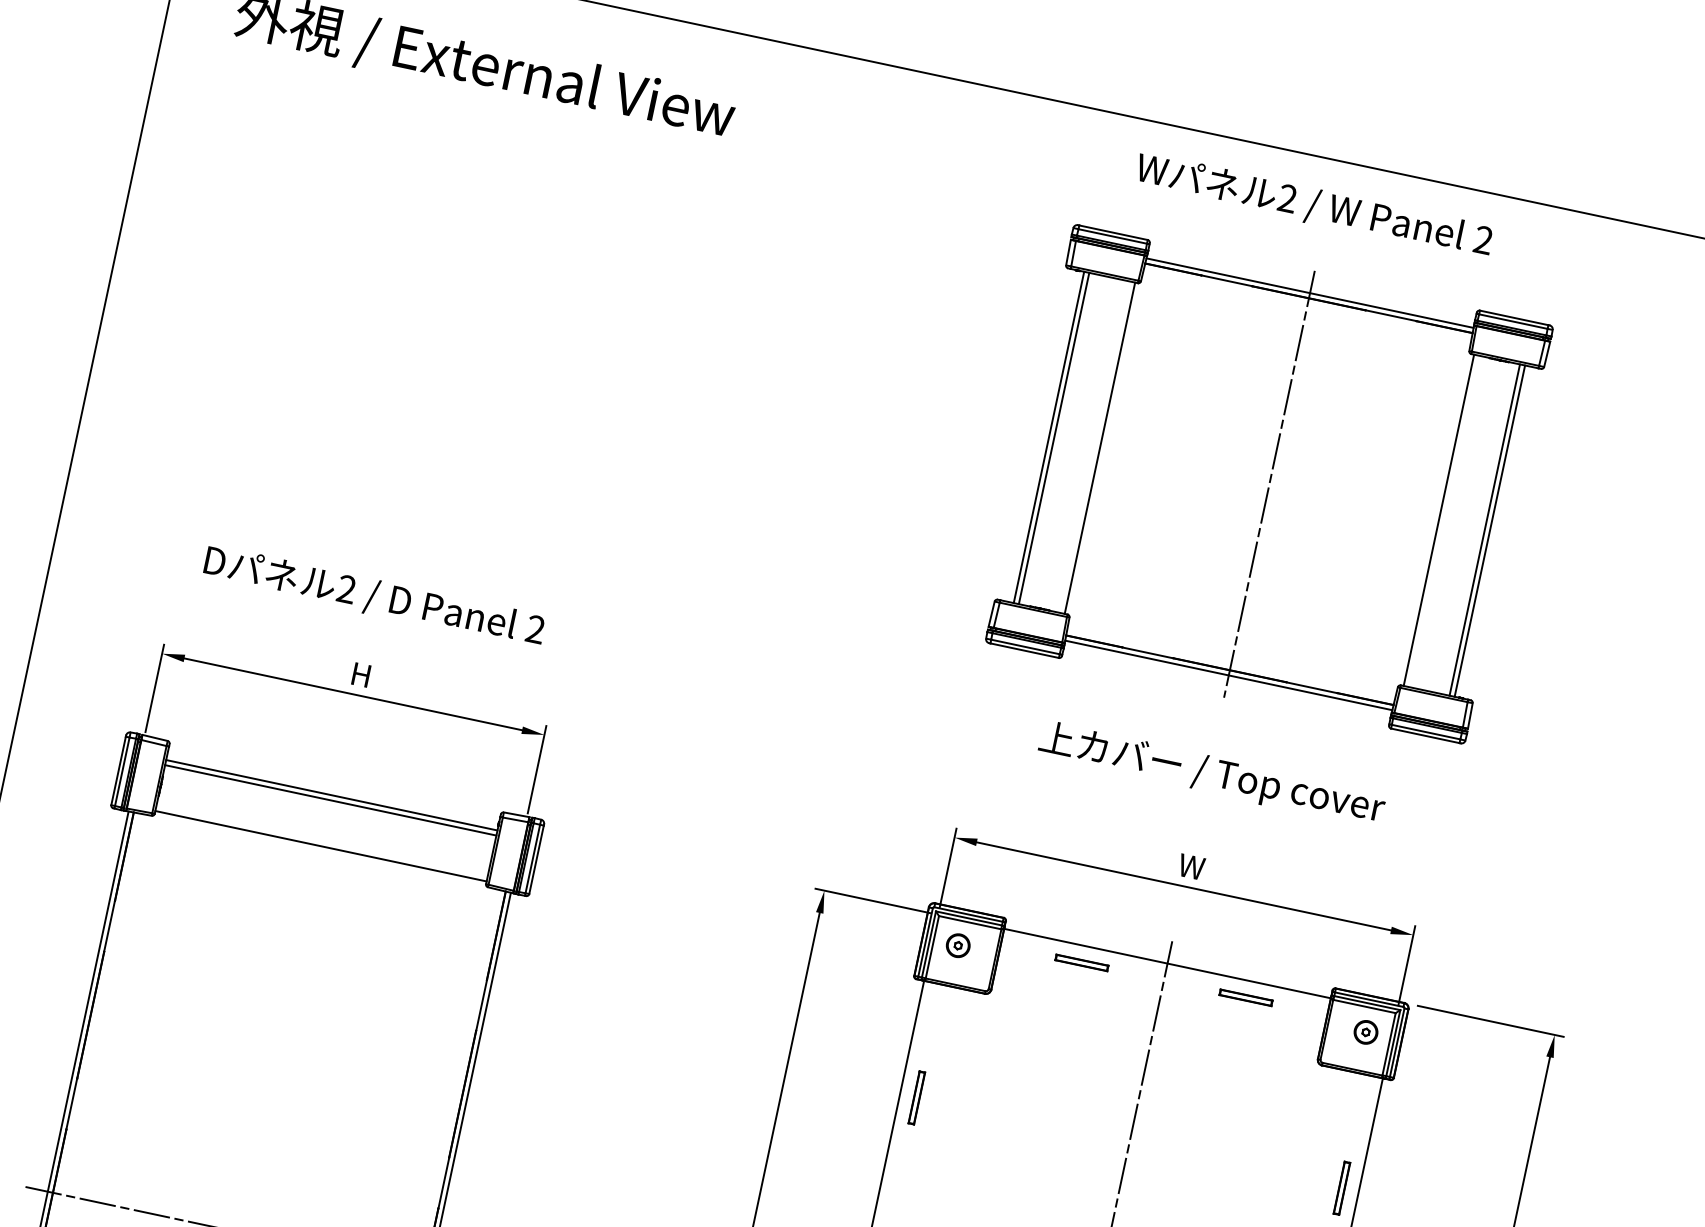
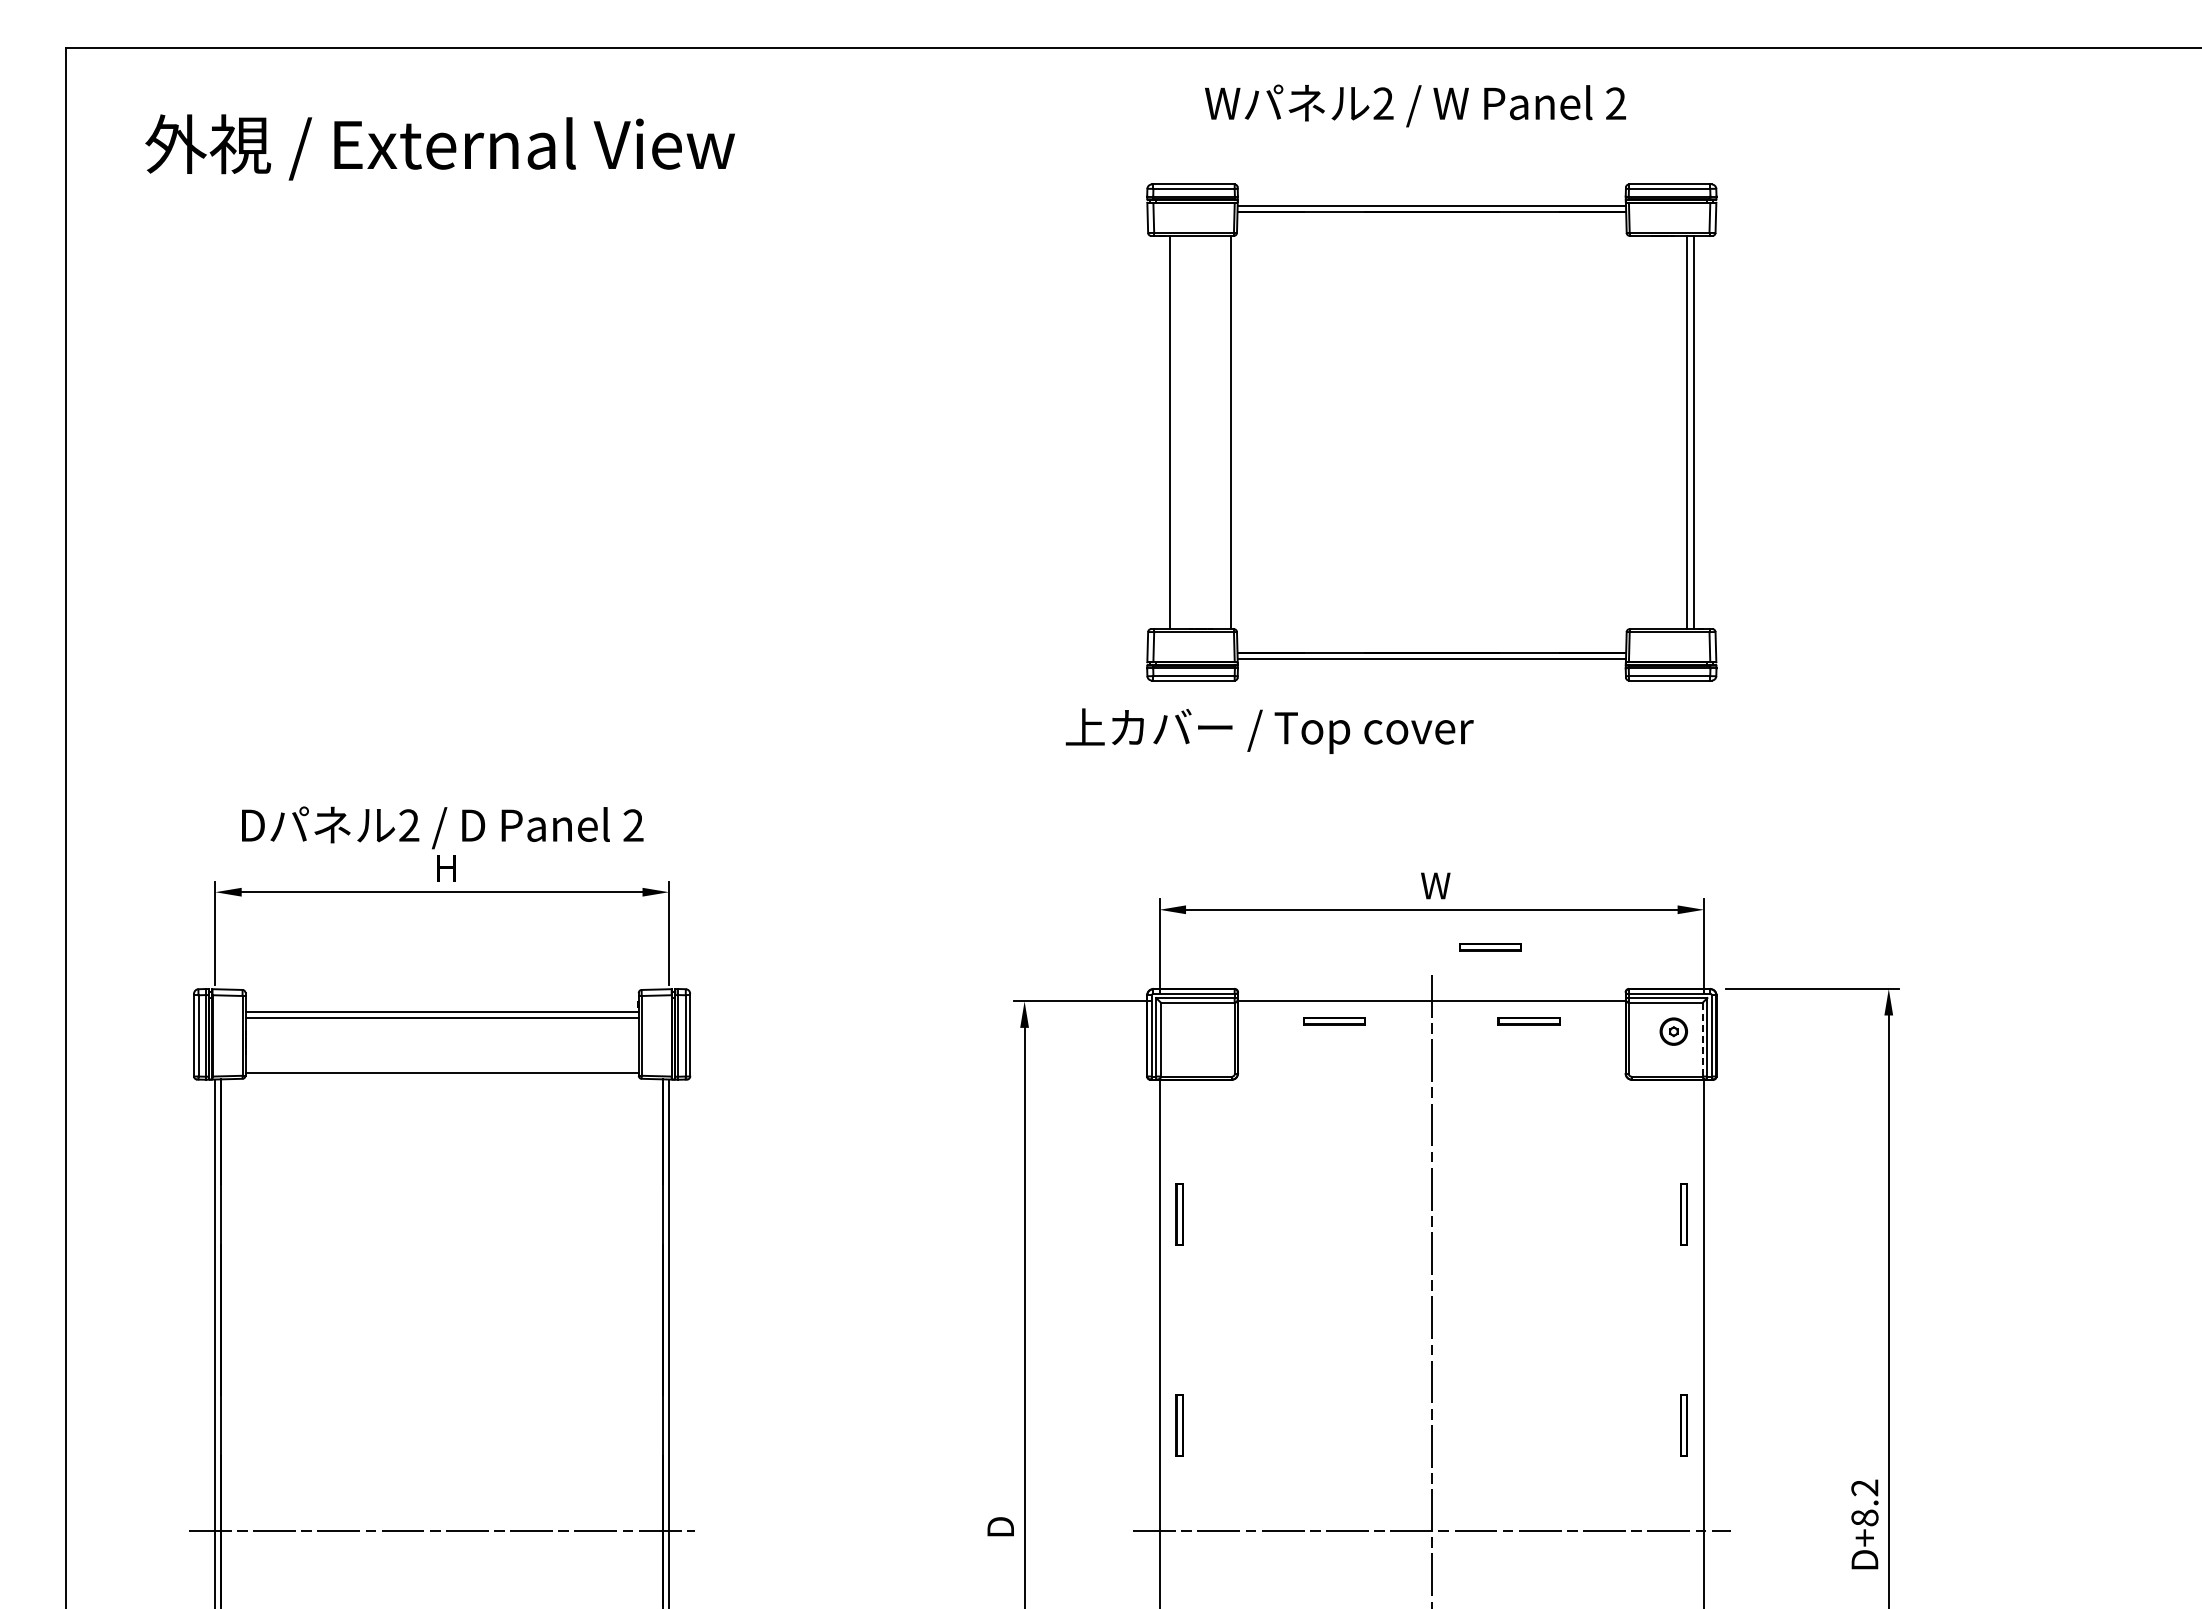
line: (1054, 438) -> (1176, 432), removed
line: (1269, 484) -> (1431, 432), removed
line: (1439, 520) -> (1633, 432), removed
text: (374, 596) -> (442, 827), moved
text: (1211, 774) -> (1269, 730), moved
part: (1226, 928) -> (1490, 947), added
part: (958, 945) -> (1189, 1031), removed
line: (1388, 1044) -> (1702, 1039), solid -> dashed

